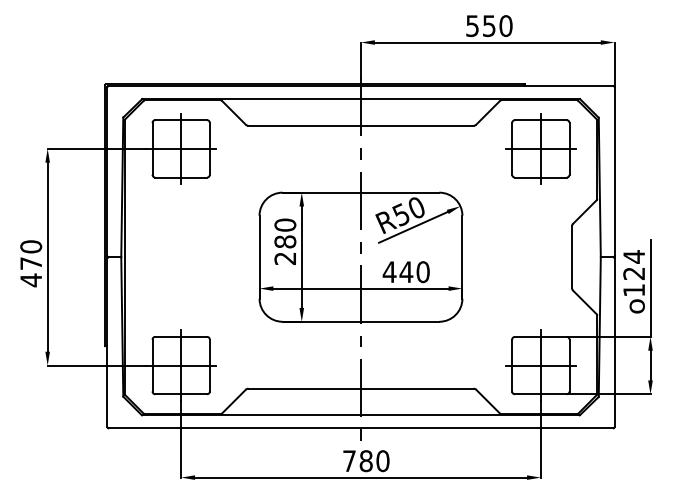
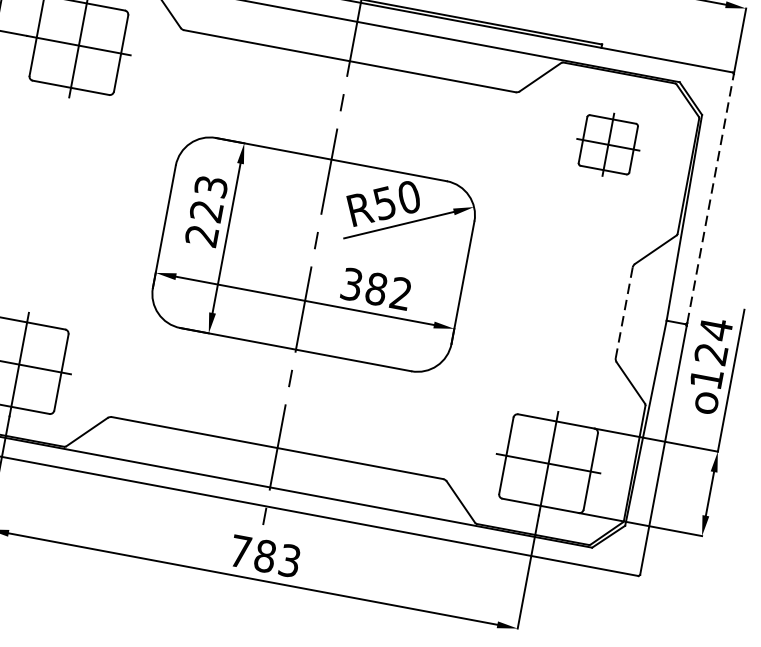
part: (540, 148) -> (607, 144), size x0.6
line: (614, 171) -> (710, 198), solid -> dashed
text: (285, 233) -> (209, 198), 280 -> 223
line: (571, 257) -> (623, 313), solid -> dashed
text: (405, 272) -> (374, 289), 440 -> 382
text: (382, 461) -> (289, 561), 780 -> 783

